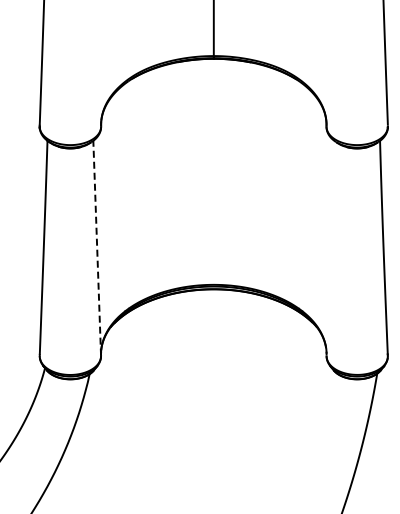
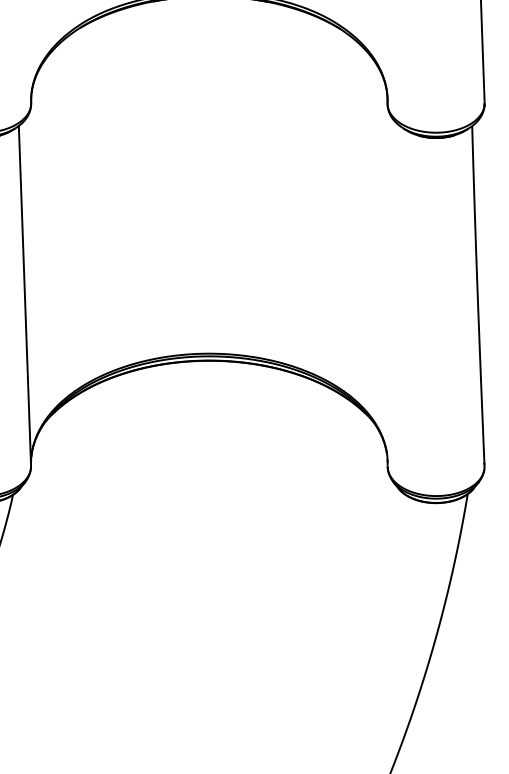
line: (97, 247) -> (25, 294), dashed -> solid

